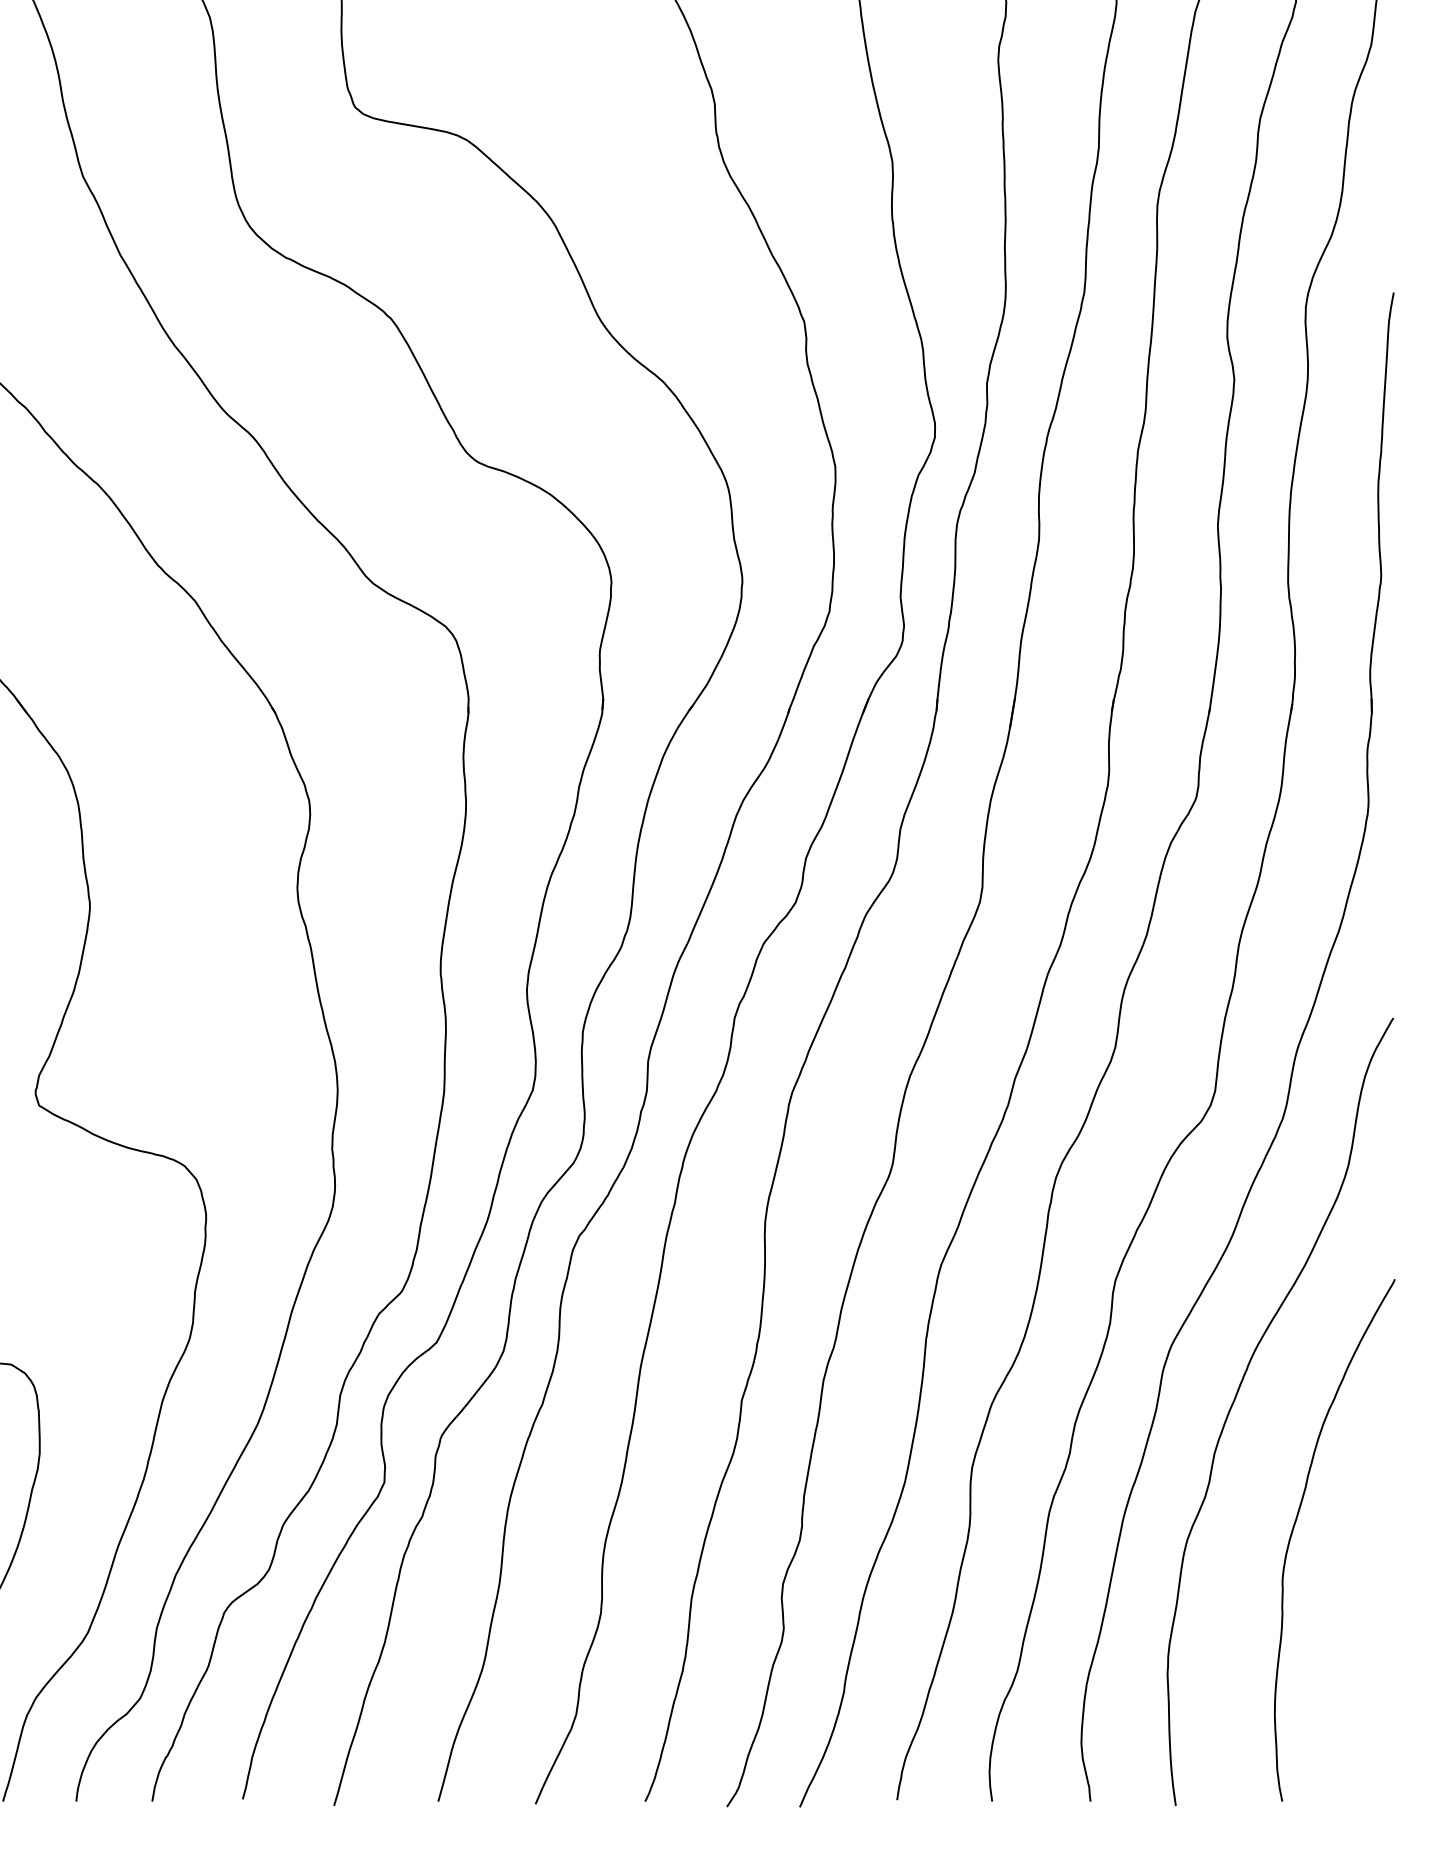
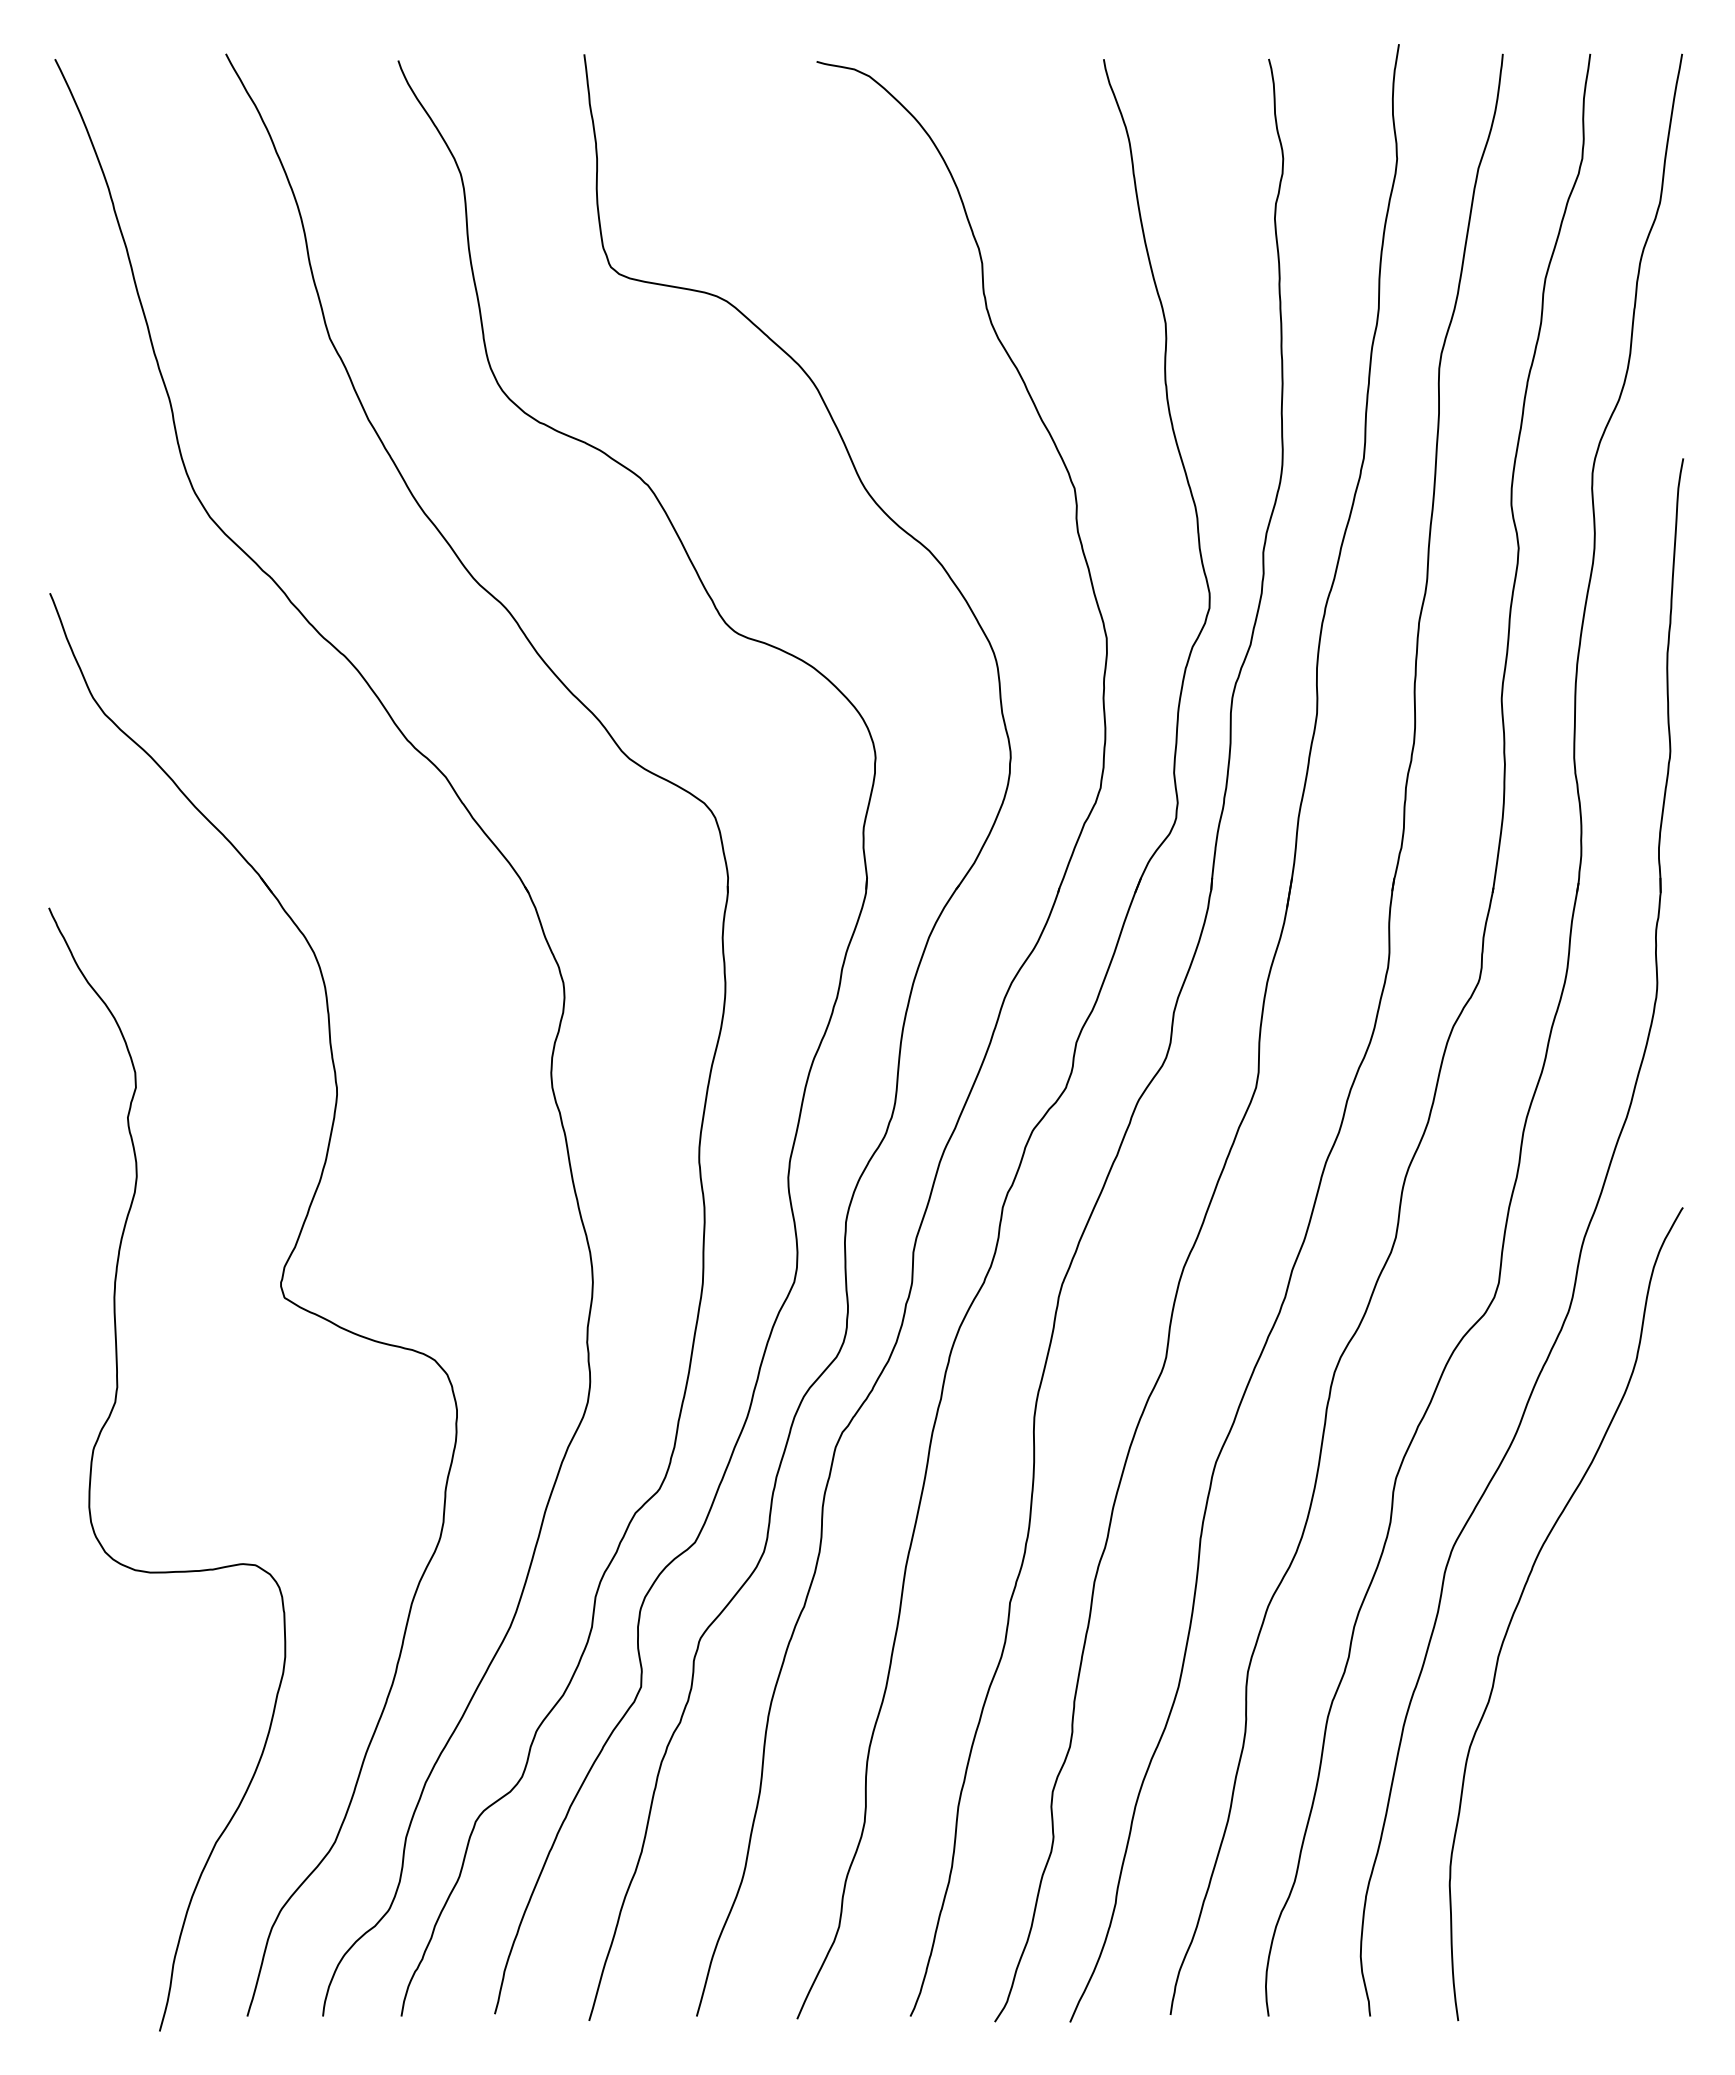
curve: (1294, 1529) -> (1580, 1735), removed

